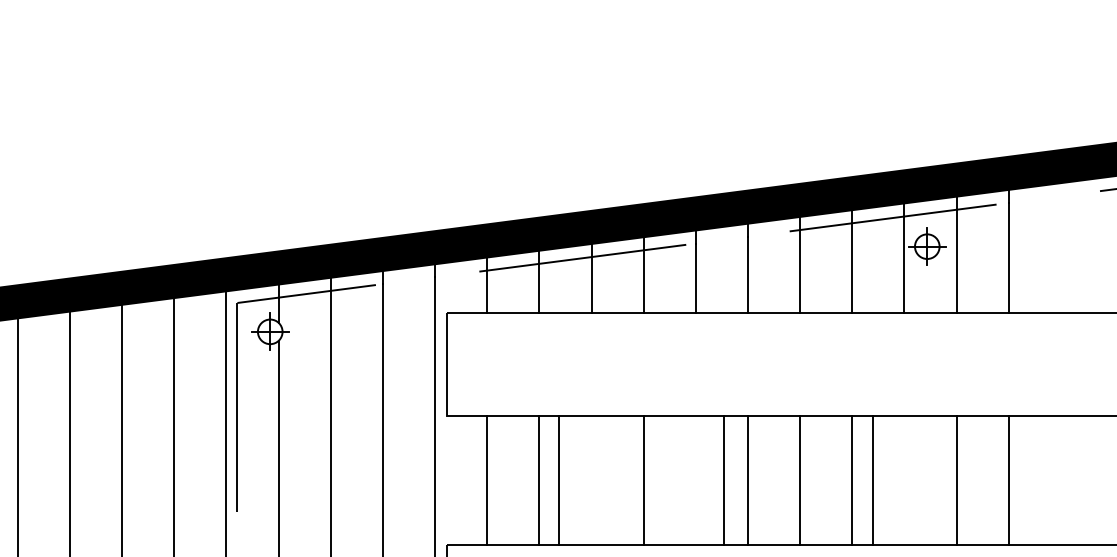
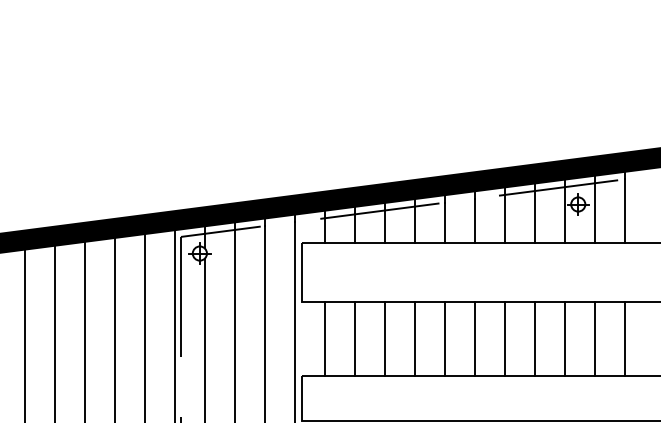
line: (557, 481) -> (384, 339), moved
line: (722, 481) -> (444, 339), moved
line: (873, 481) -> (565, 339), moved

